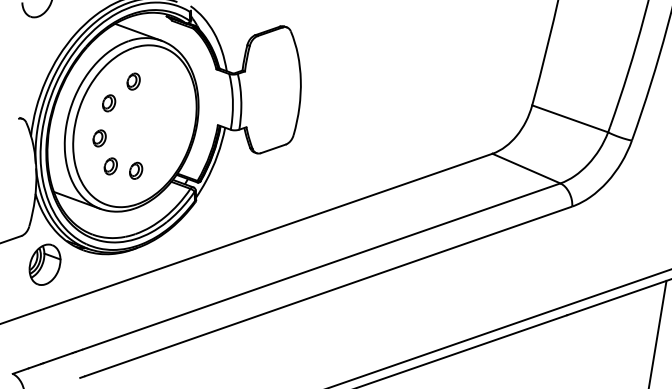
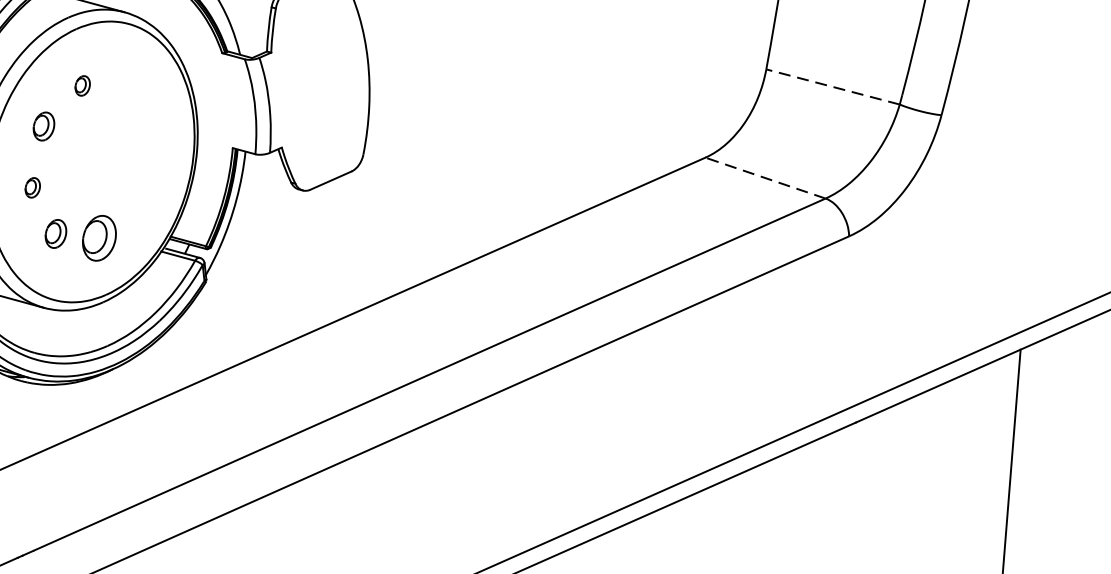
part: (133, 81) -> (82, 85), size x0.7
line: (569, 118) -> (831, 86), solid -> dashed
part: (99, 138) -> (32, 187), size x0.7
line: (525, 168) -> (763, 178), solid -> dashed
part: (136, 170) -> (100, 237), size x1.6

